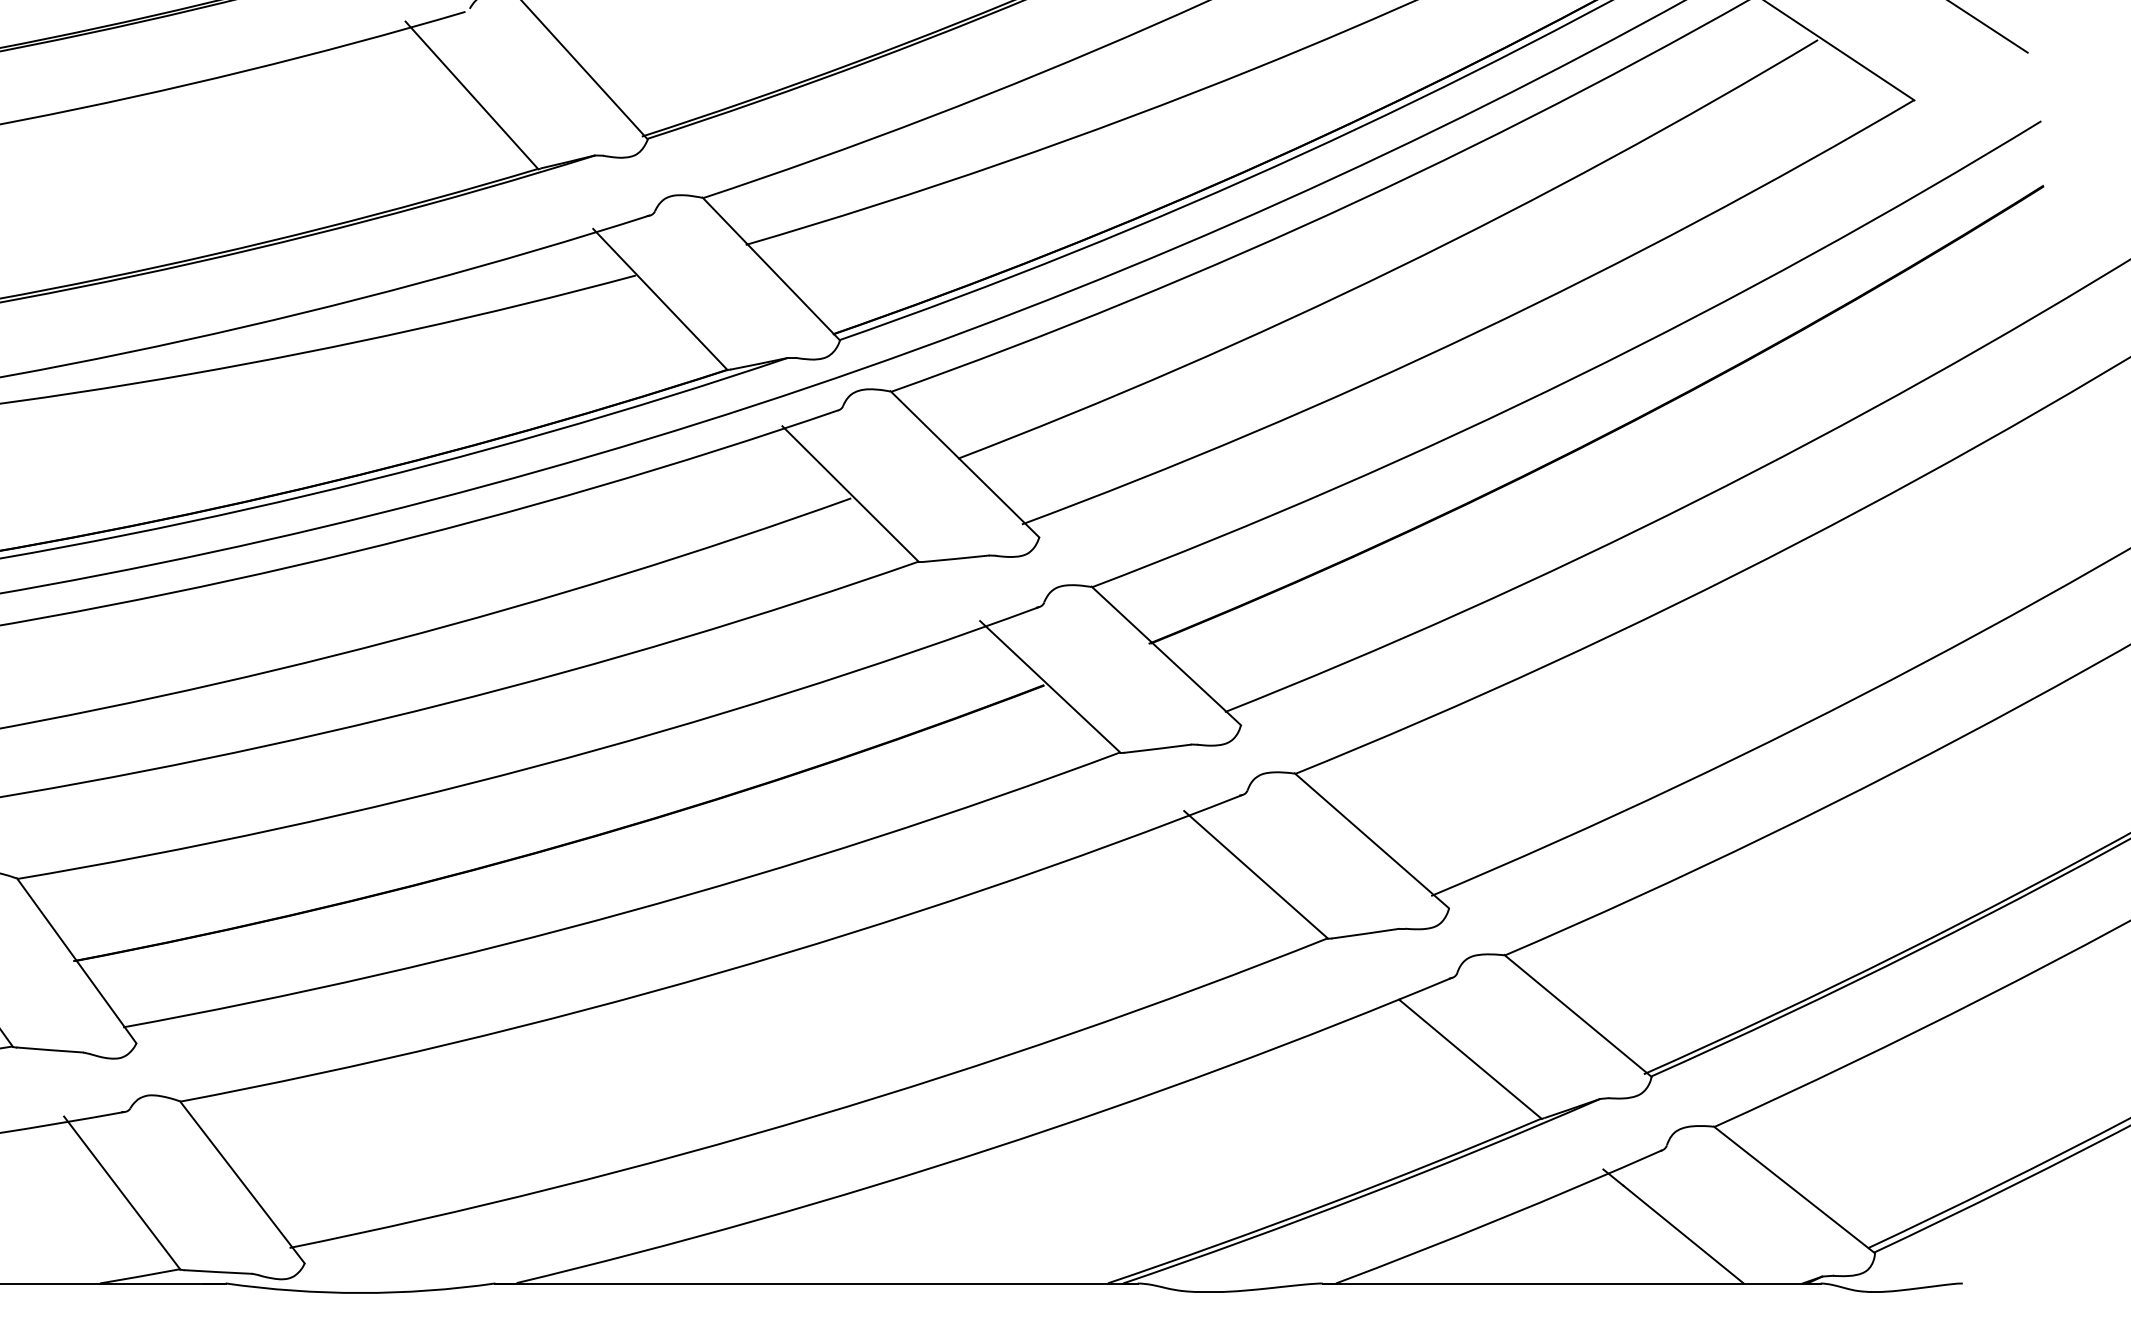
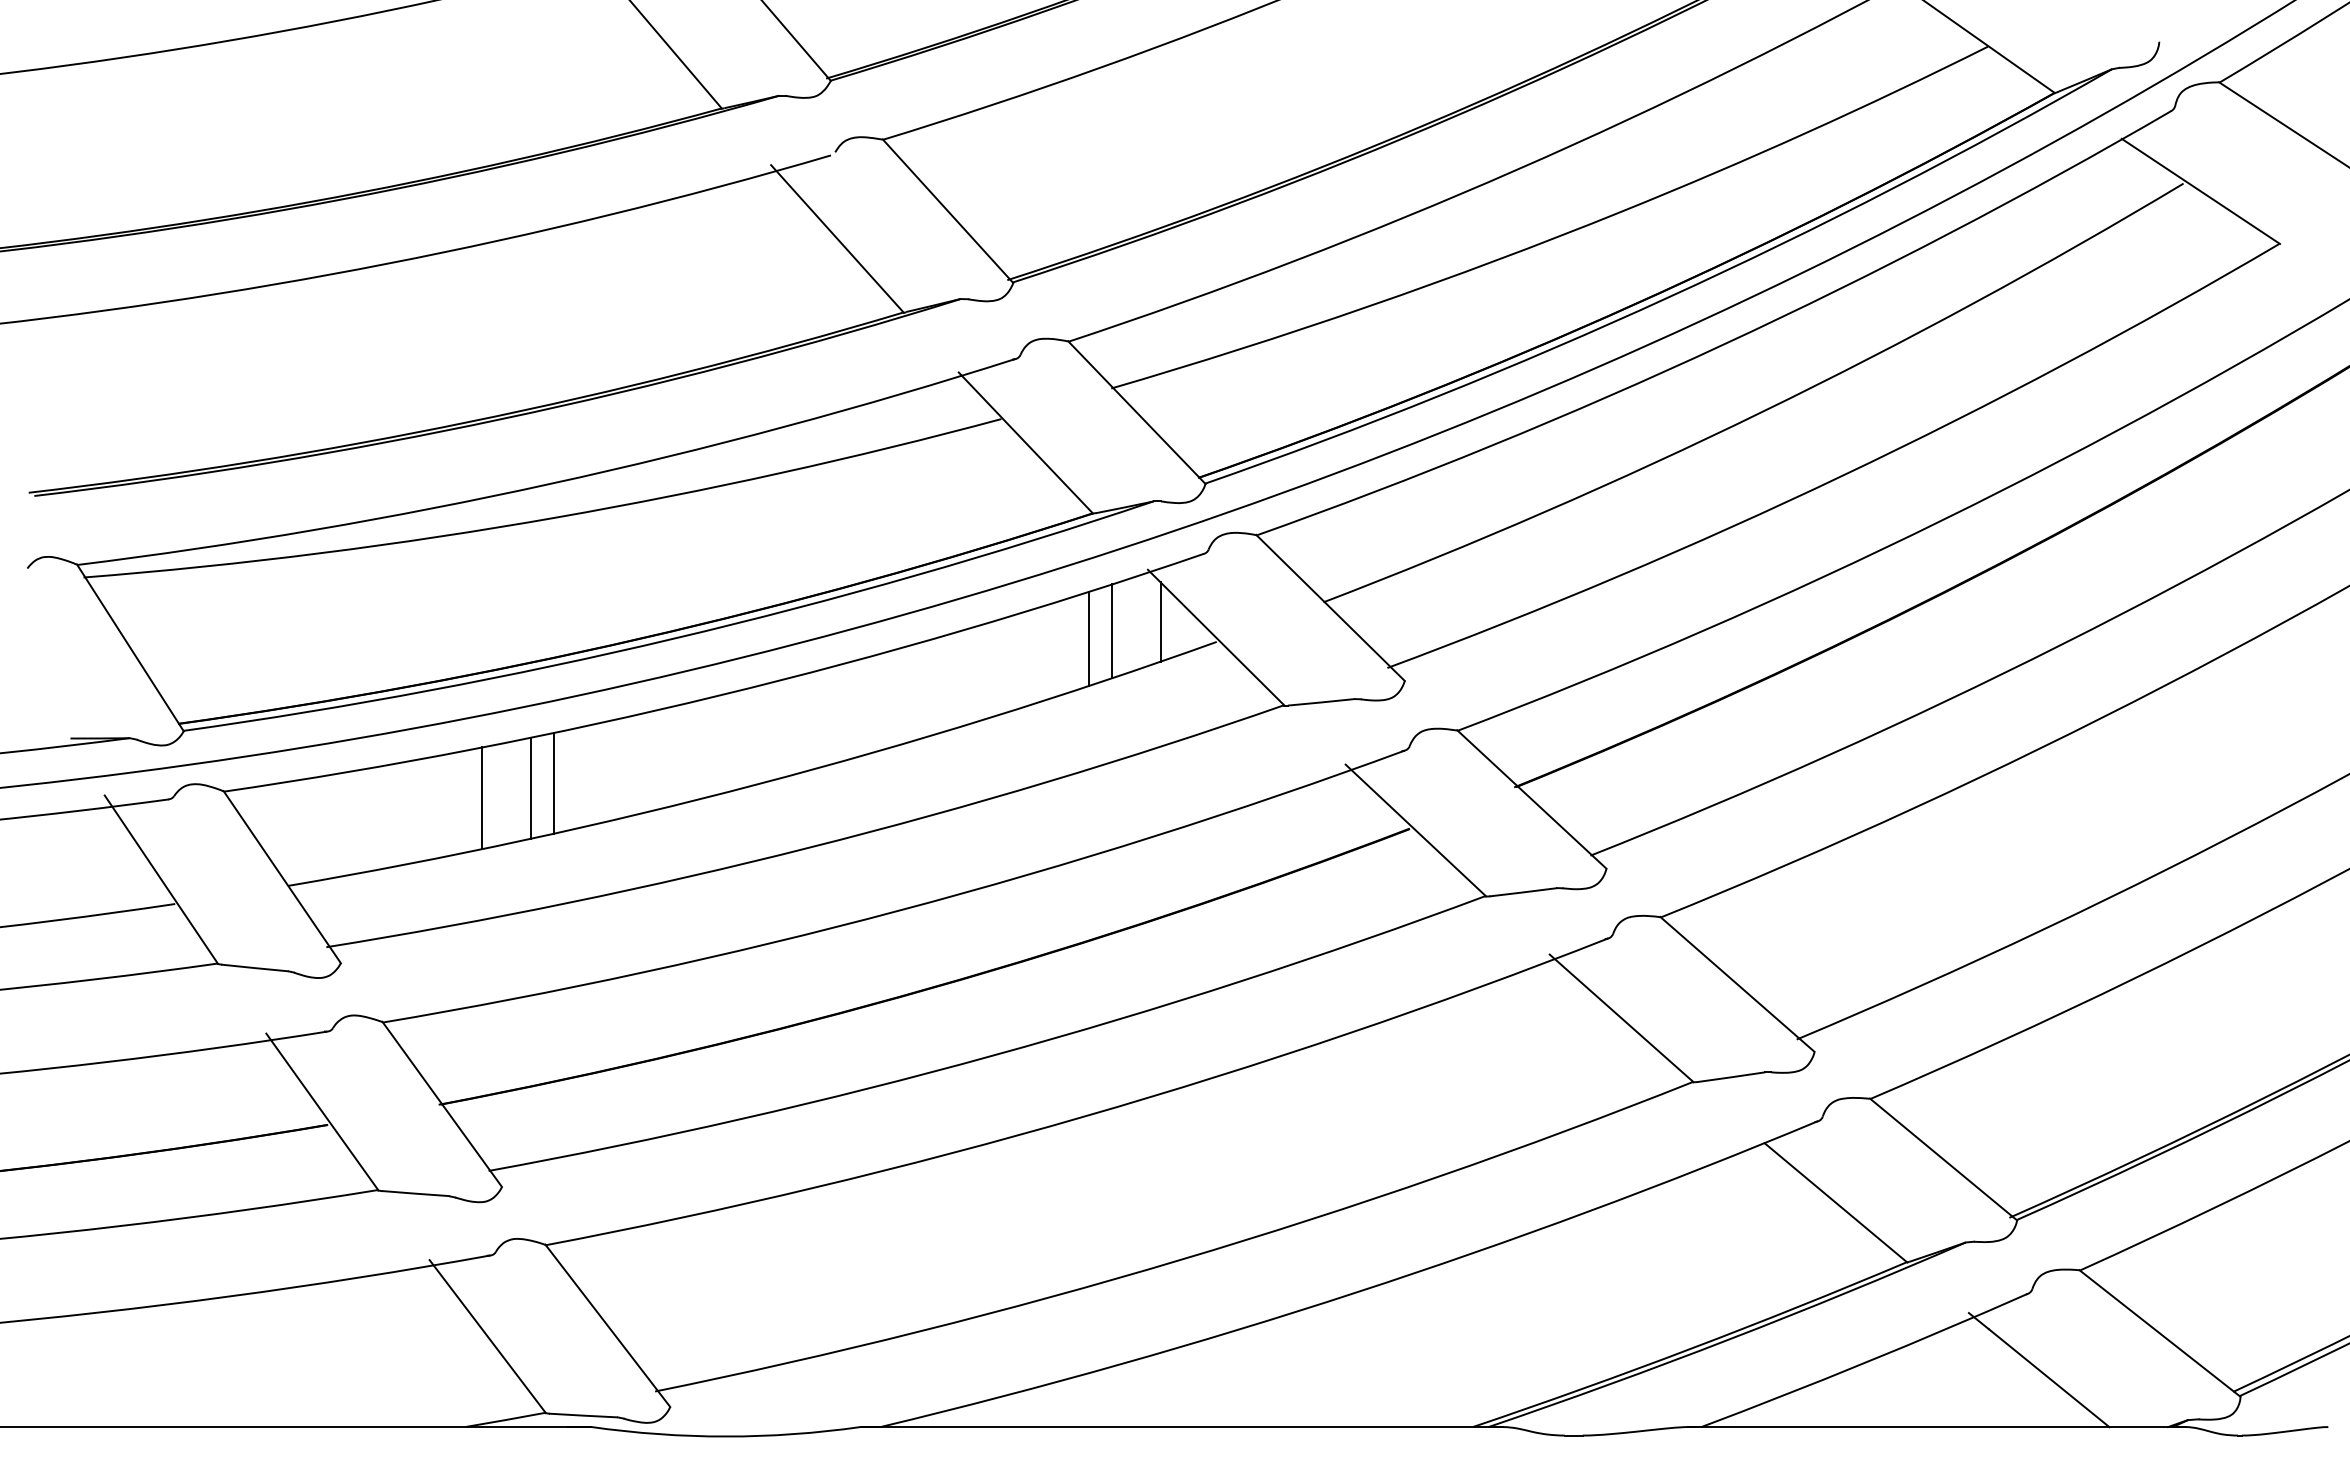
line: (794, 477) -> (1160, 621), added
line: (746, 487) -> (1112, 631), added
line: (722, 494) -> (1088, 638), added
line: (188, 638) -> (554, 782), added
line: (164, 643) -> (530, 787), added
line: (116, 654) -> (482, 798), added

